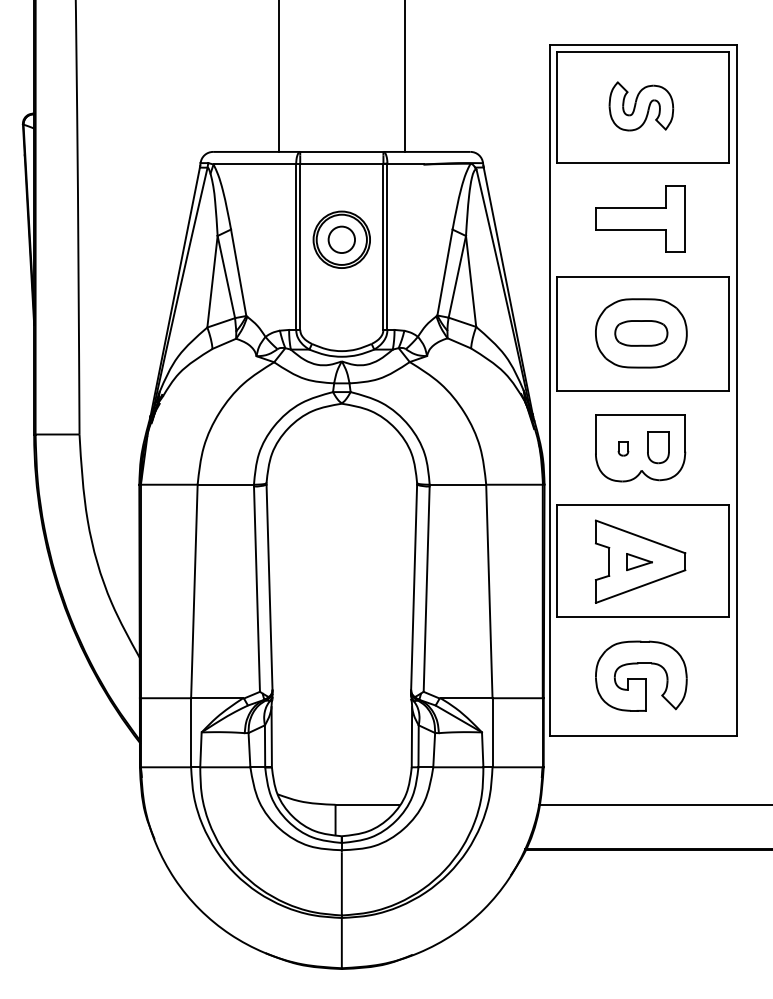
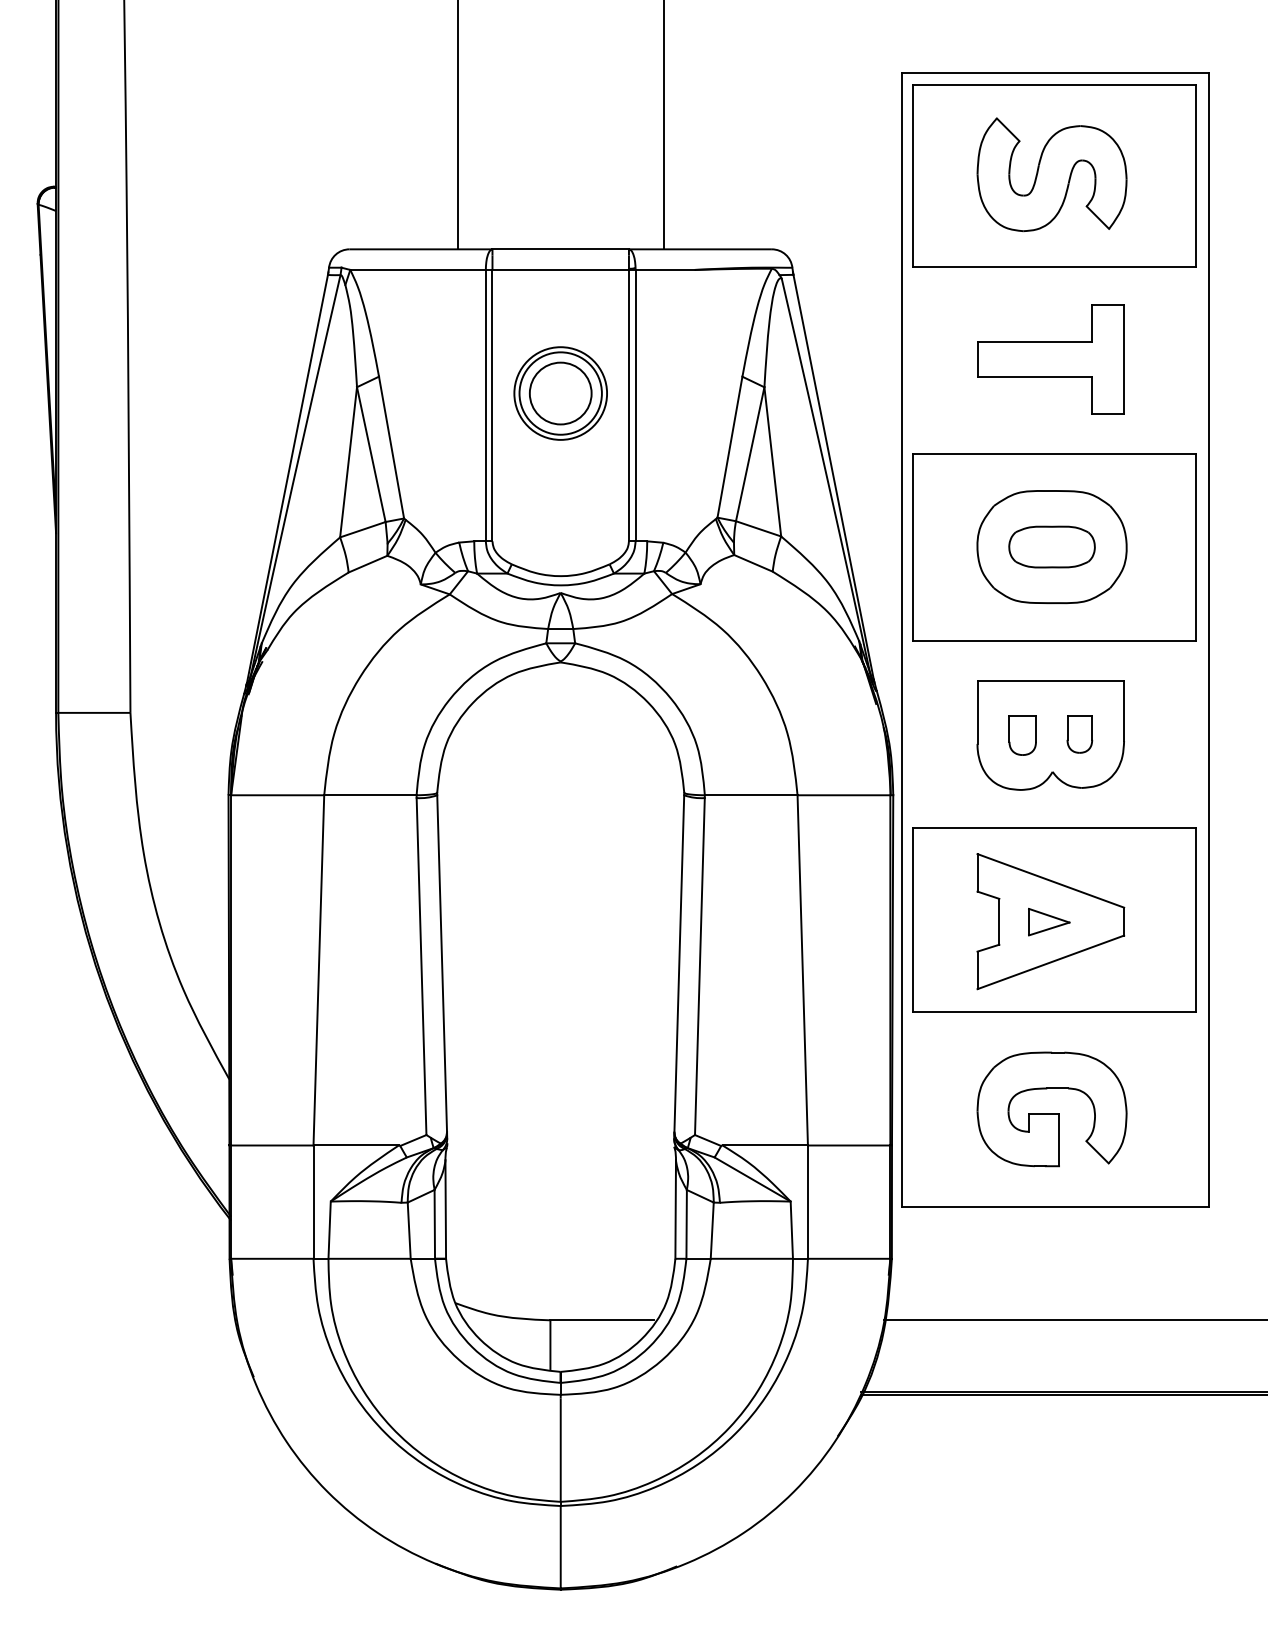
part: (641, 106) -> (1052, 174), size x1.43
circle: (341, 239) -> (560, 392), size x1.43
part: (657, 447) -> (1078, 734), size x0.71
part: (623, 448) -> (1022, 735), size x1.67

